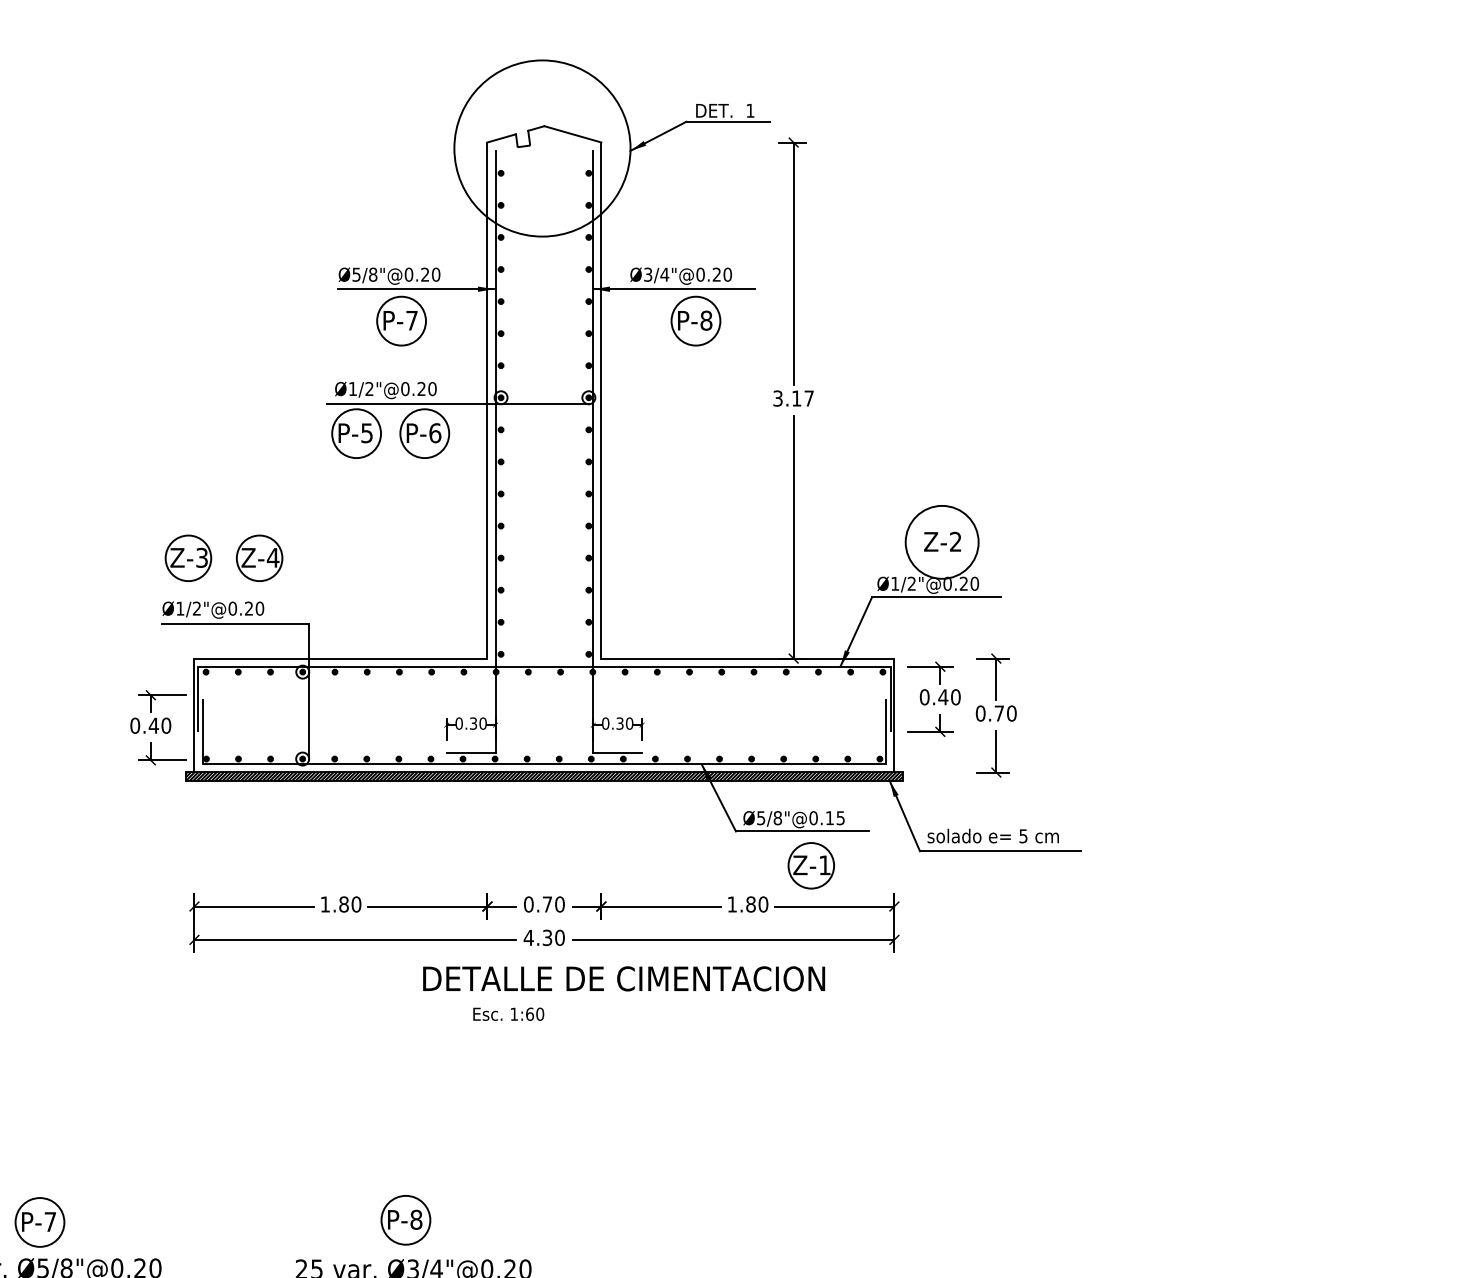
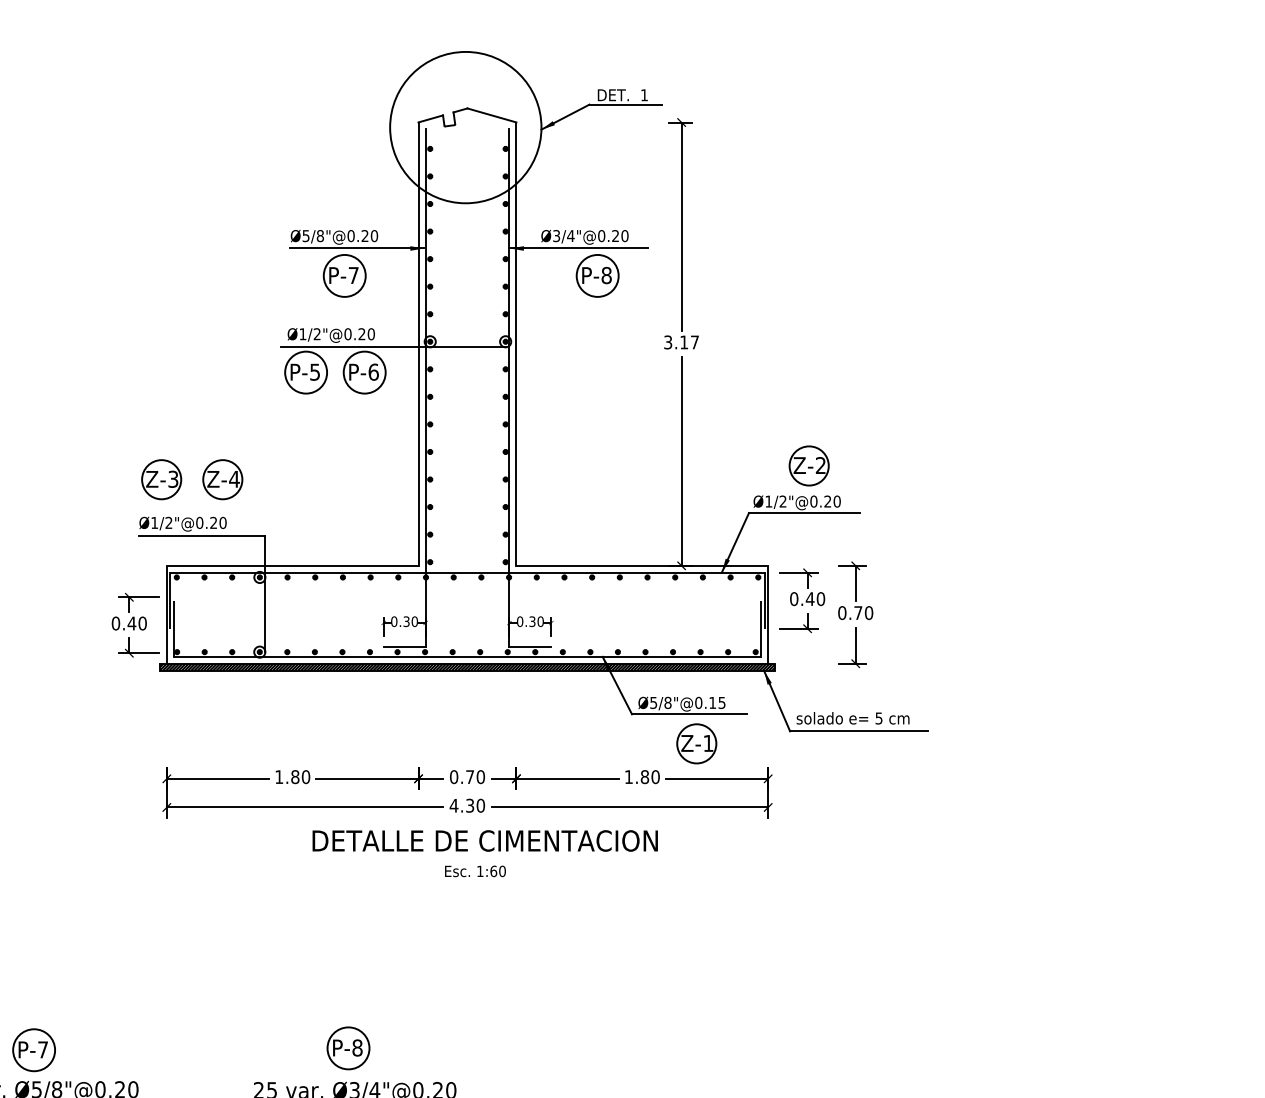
circle: (941, 542) -> (808, 466), size x0.62
text: (624, 978) -> (485, 840), moved
text: (508, 1013) -> (475, 870), moved

